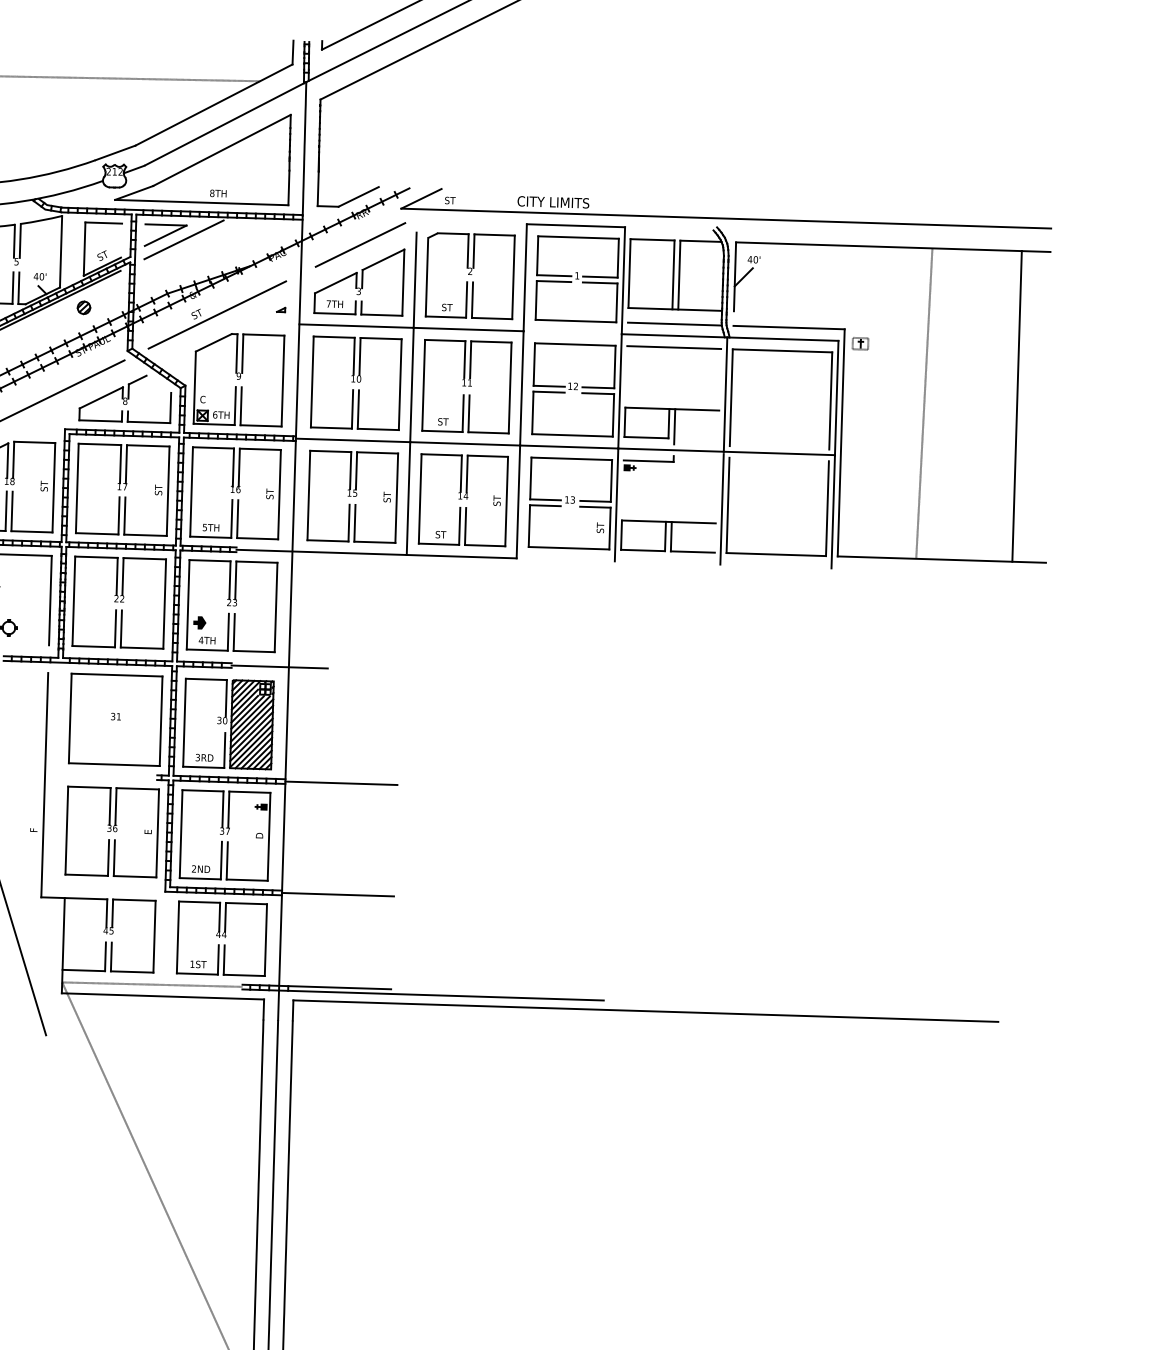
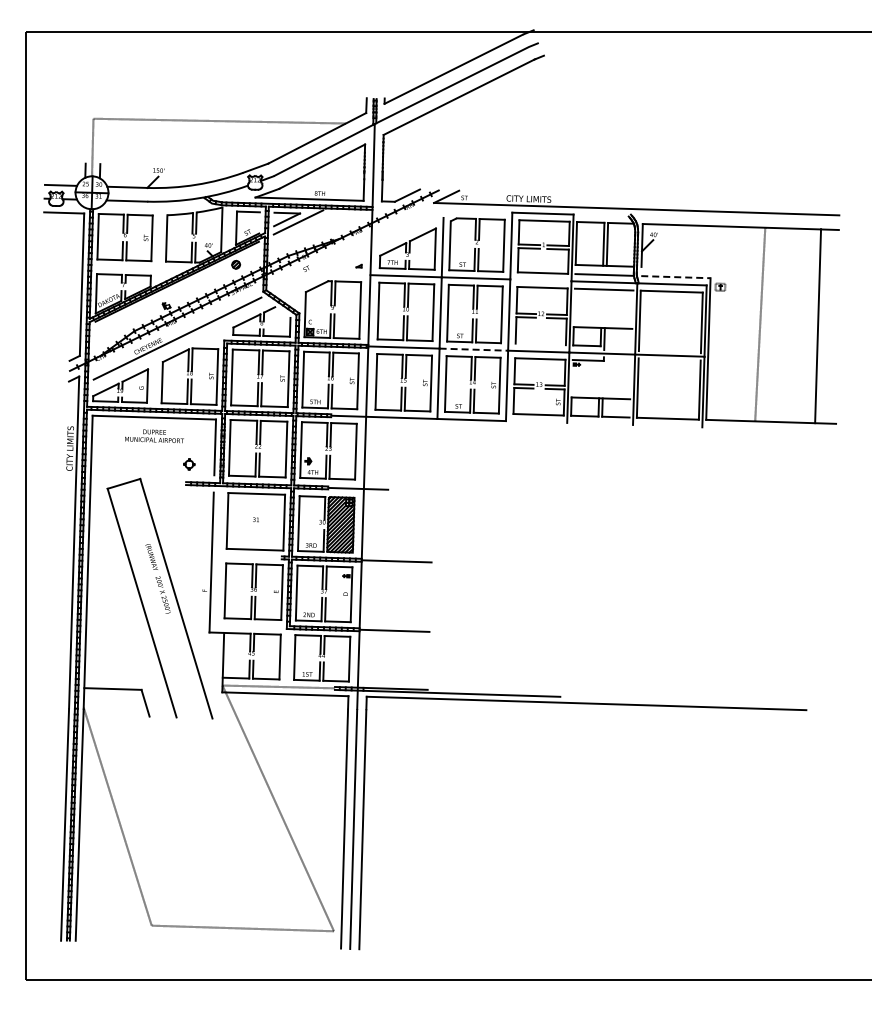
line: (360, 244) -> (408, 225), removed
line: (217, 315) -> (319, 269), removed
line: (788, 328) -> (675, 277), solid -> dashed
line: (572, 435) -> (540, 344), removed
line: (466, 443) -> (474, 349), solid -> dashed

